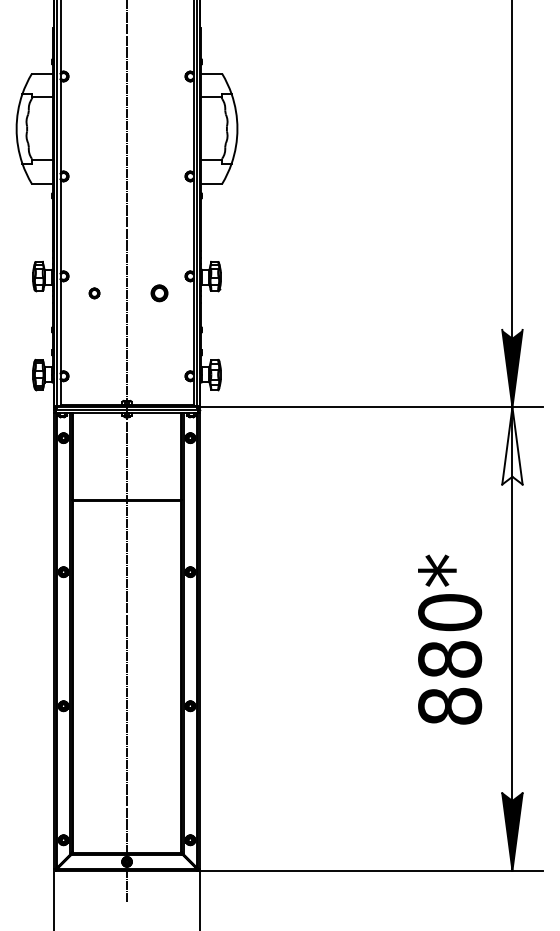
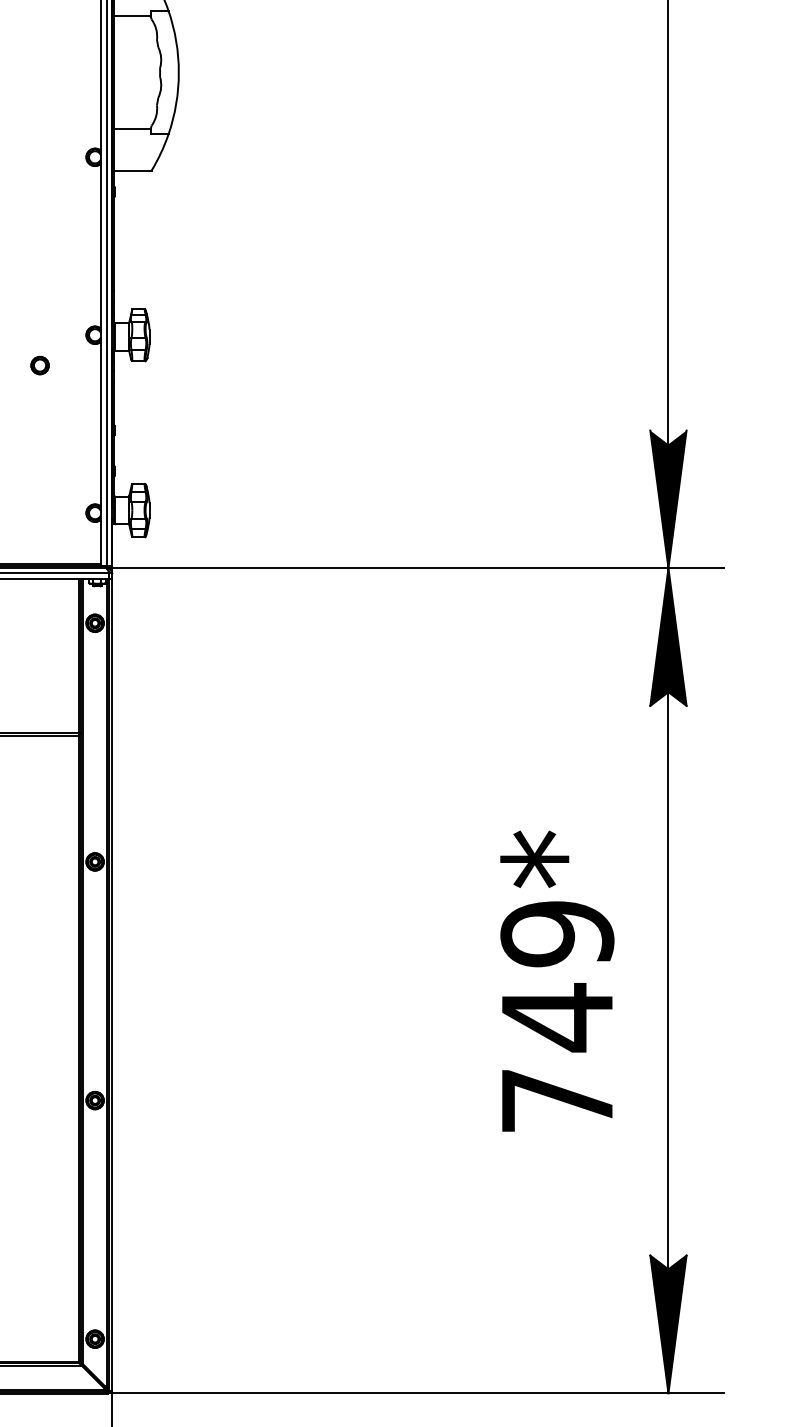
part: (159, 293) -> (40, 365), size x0.62
fill: (512, 445) -> (668, 636), added
text: (450, 659) -> (558, 1017), 880* -> 749*

